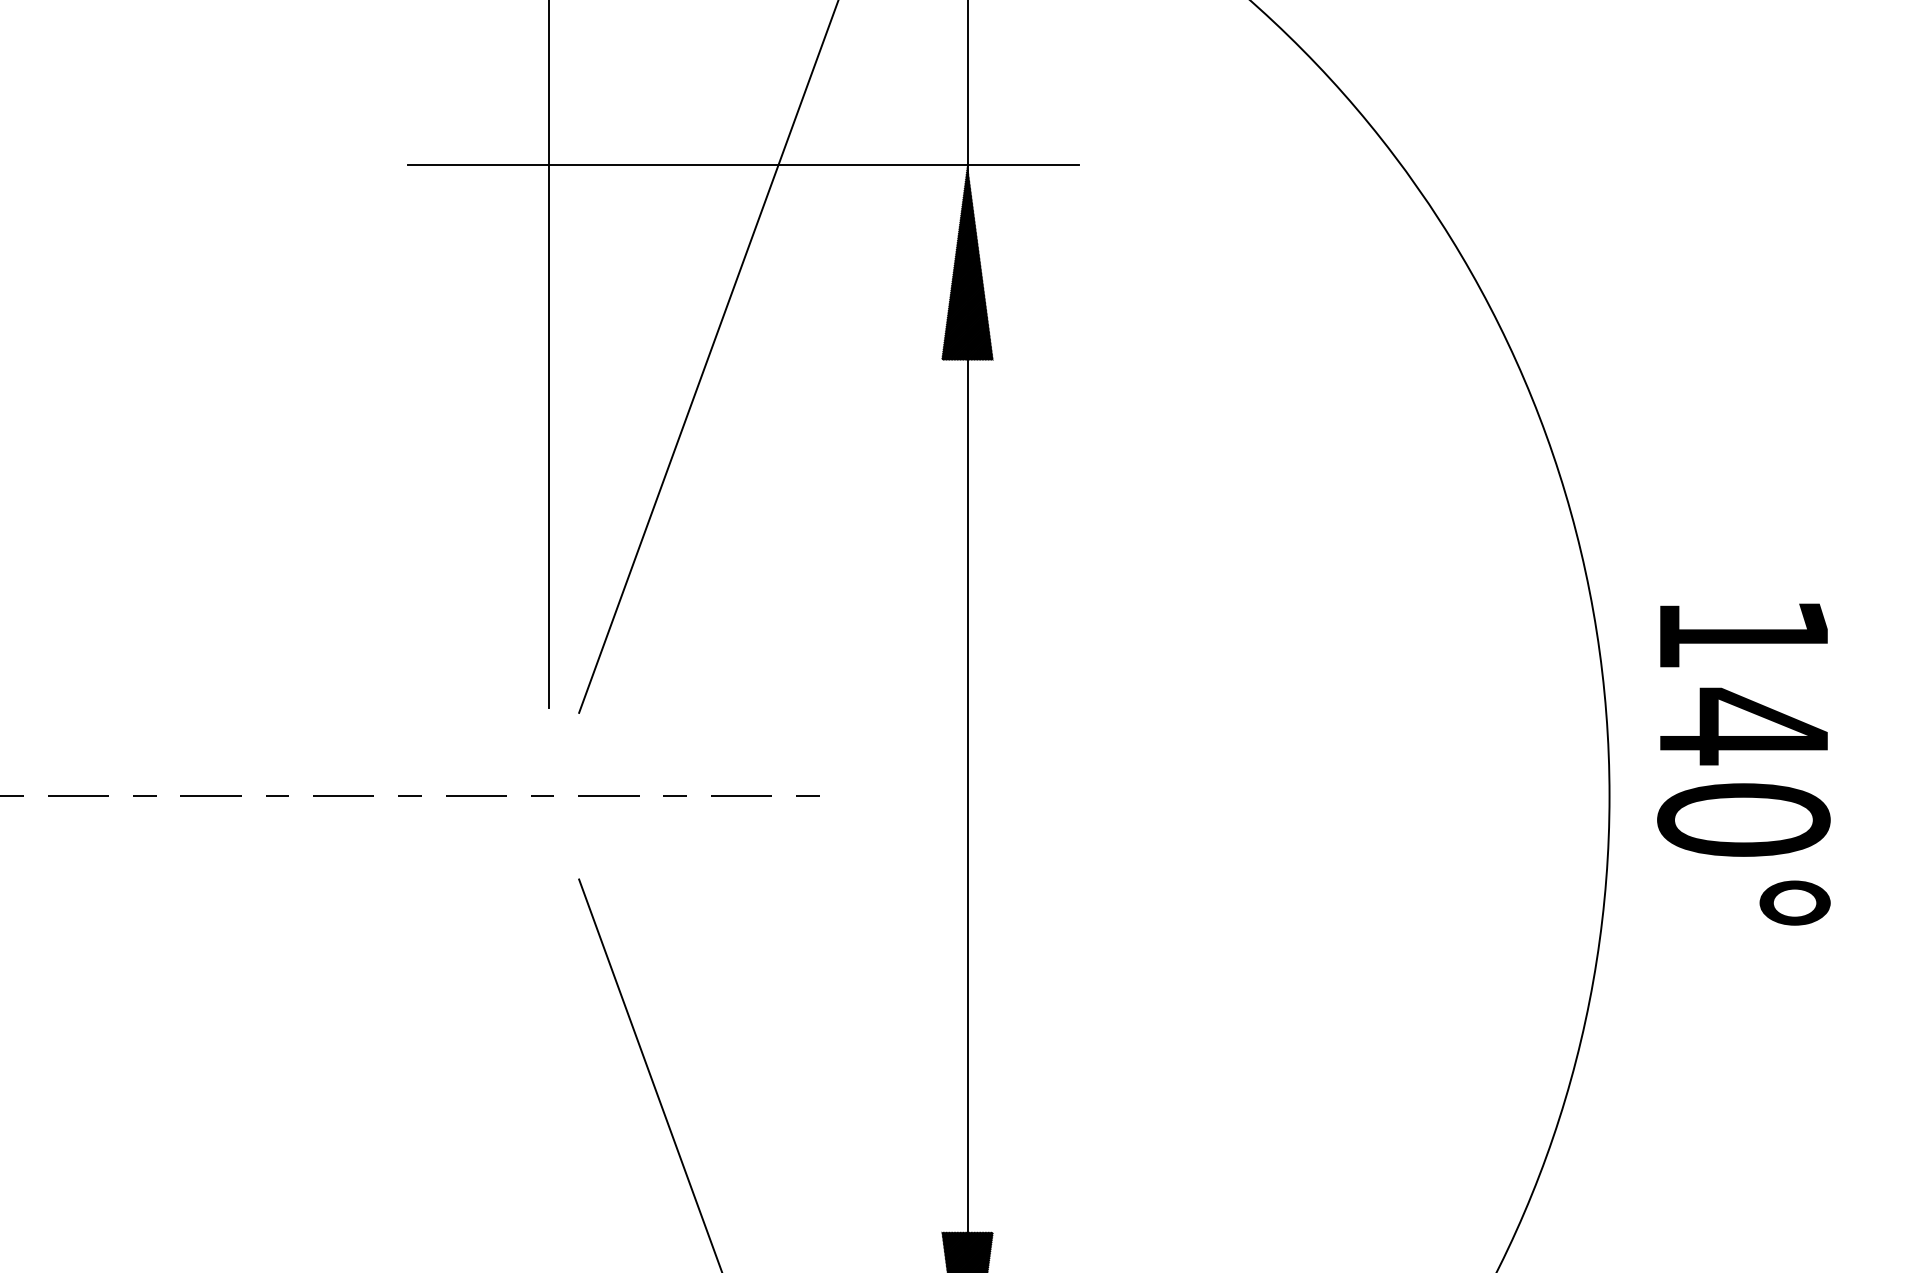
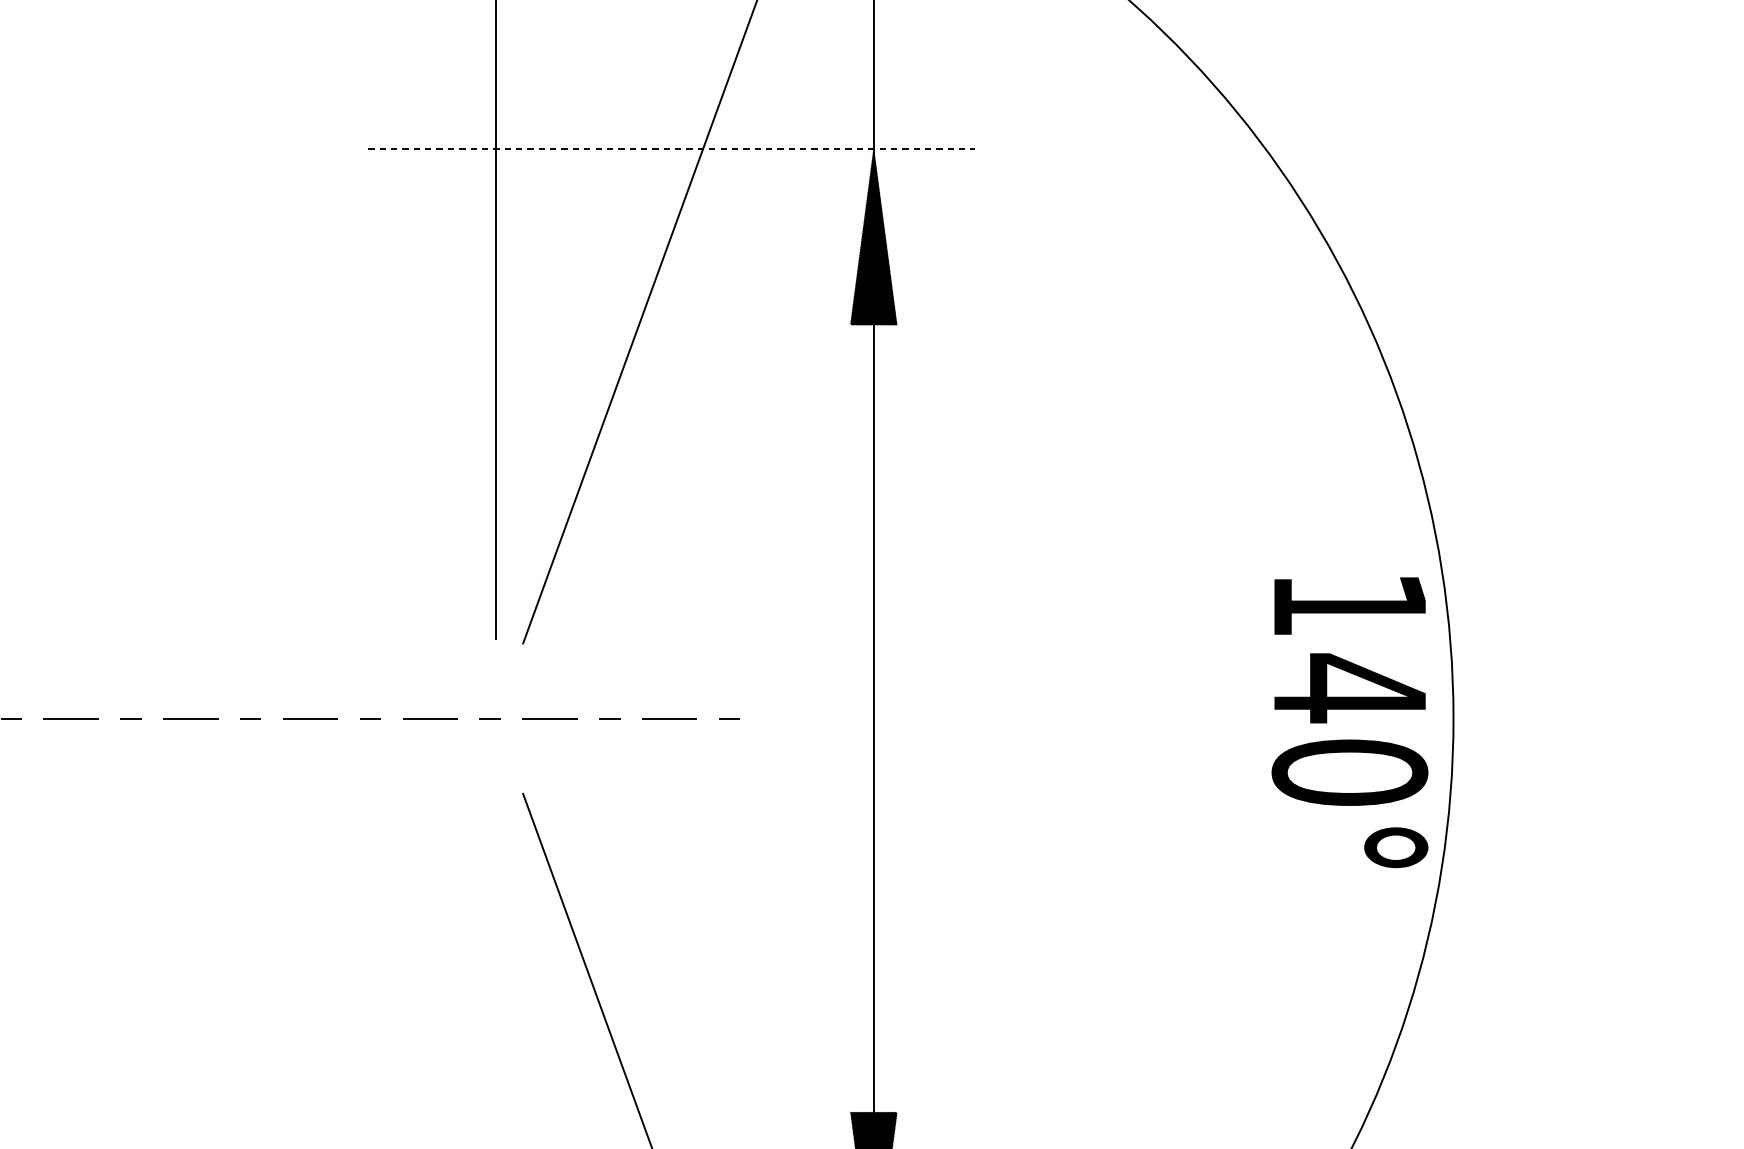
line: (743, 164) -> (671, 148), solid -> dashed
text: (1743, 764) -> (1349, 722), moved

